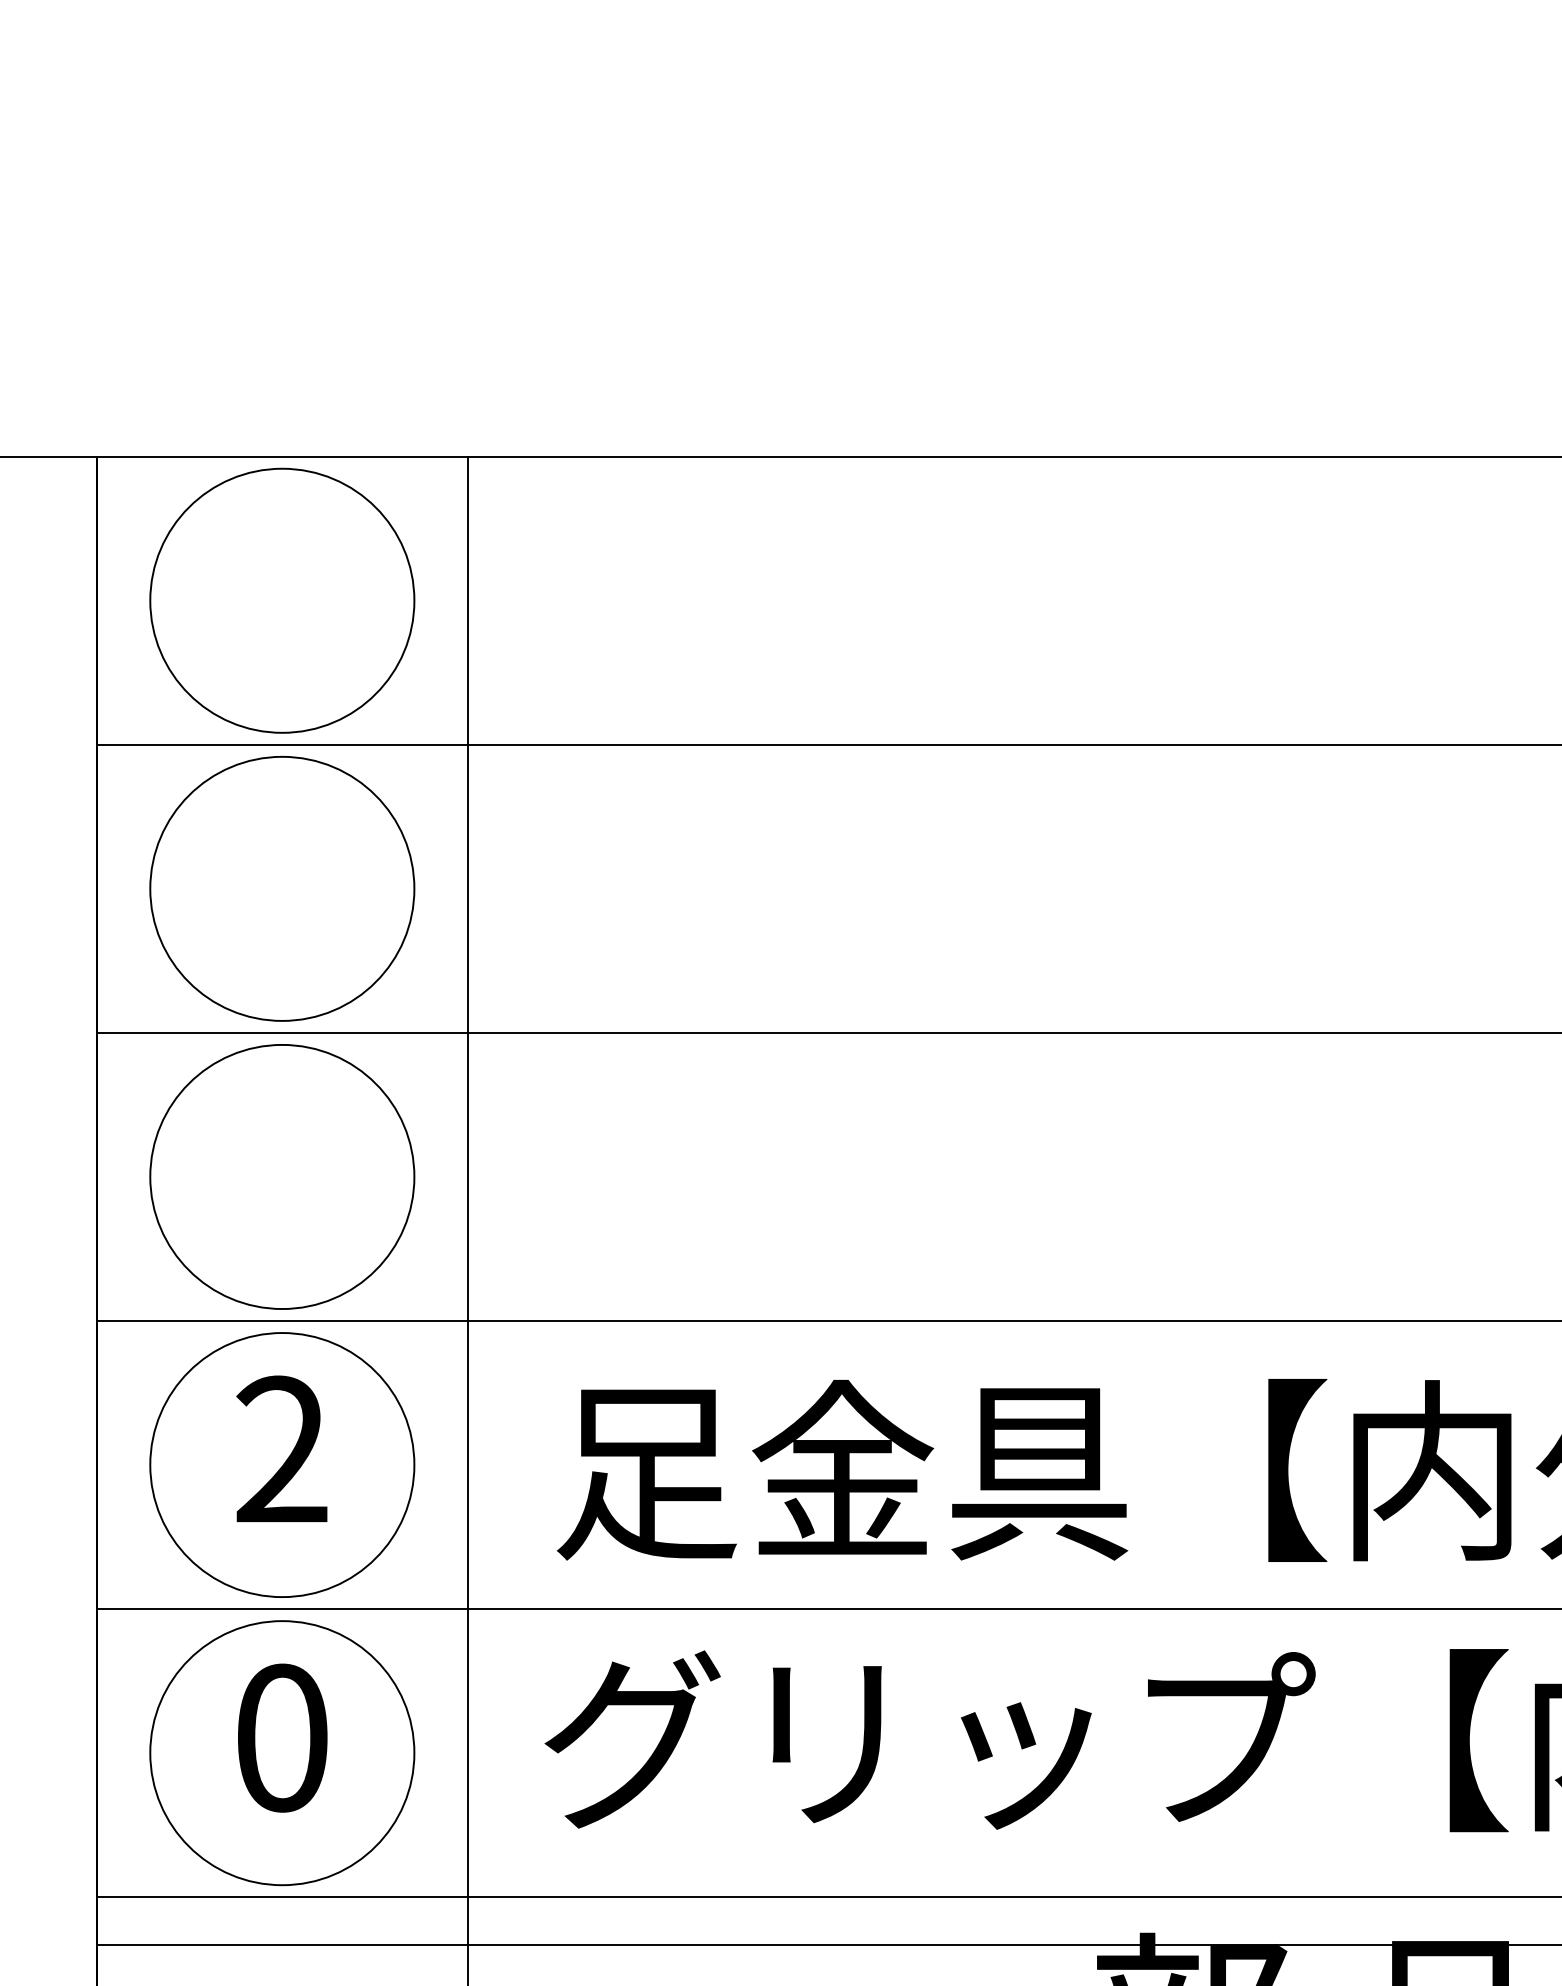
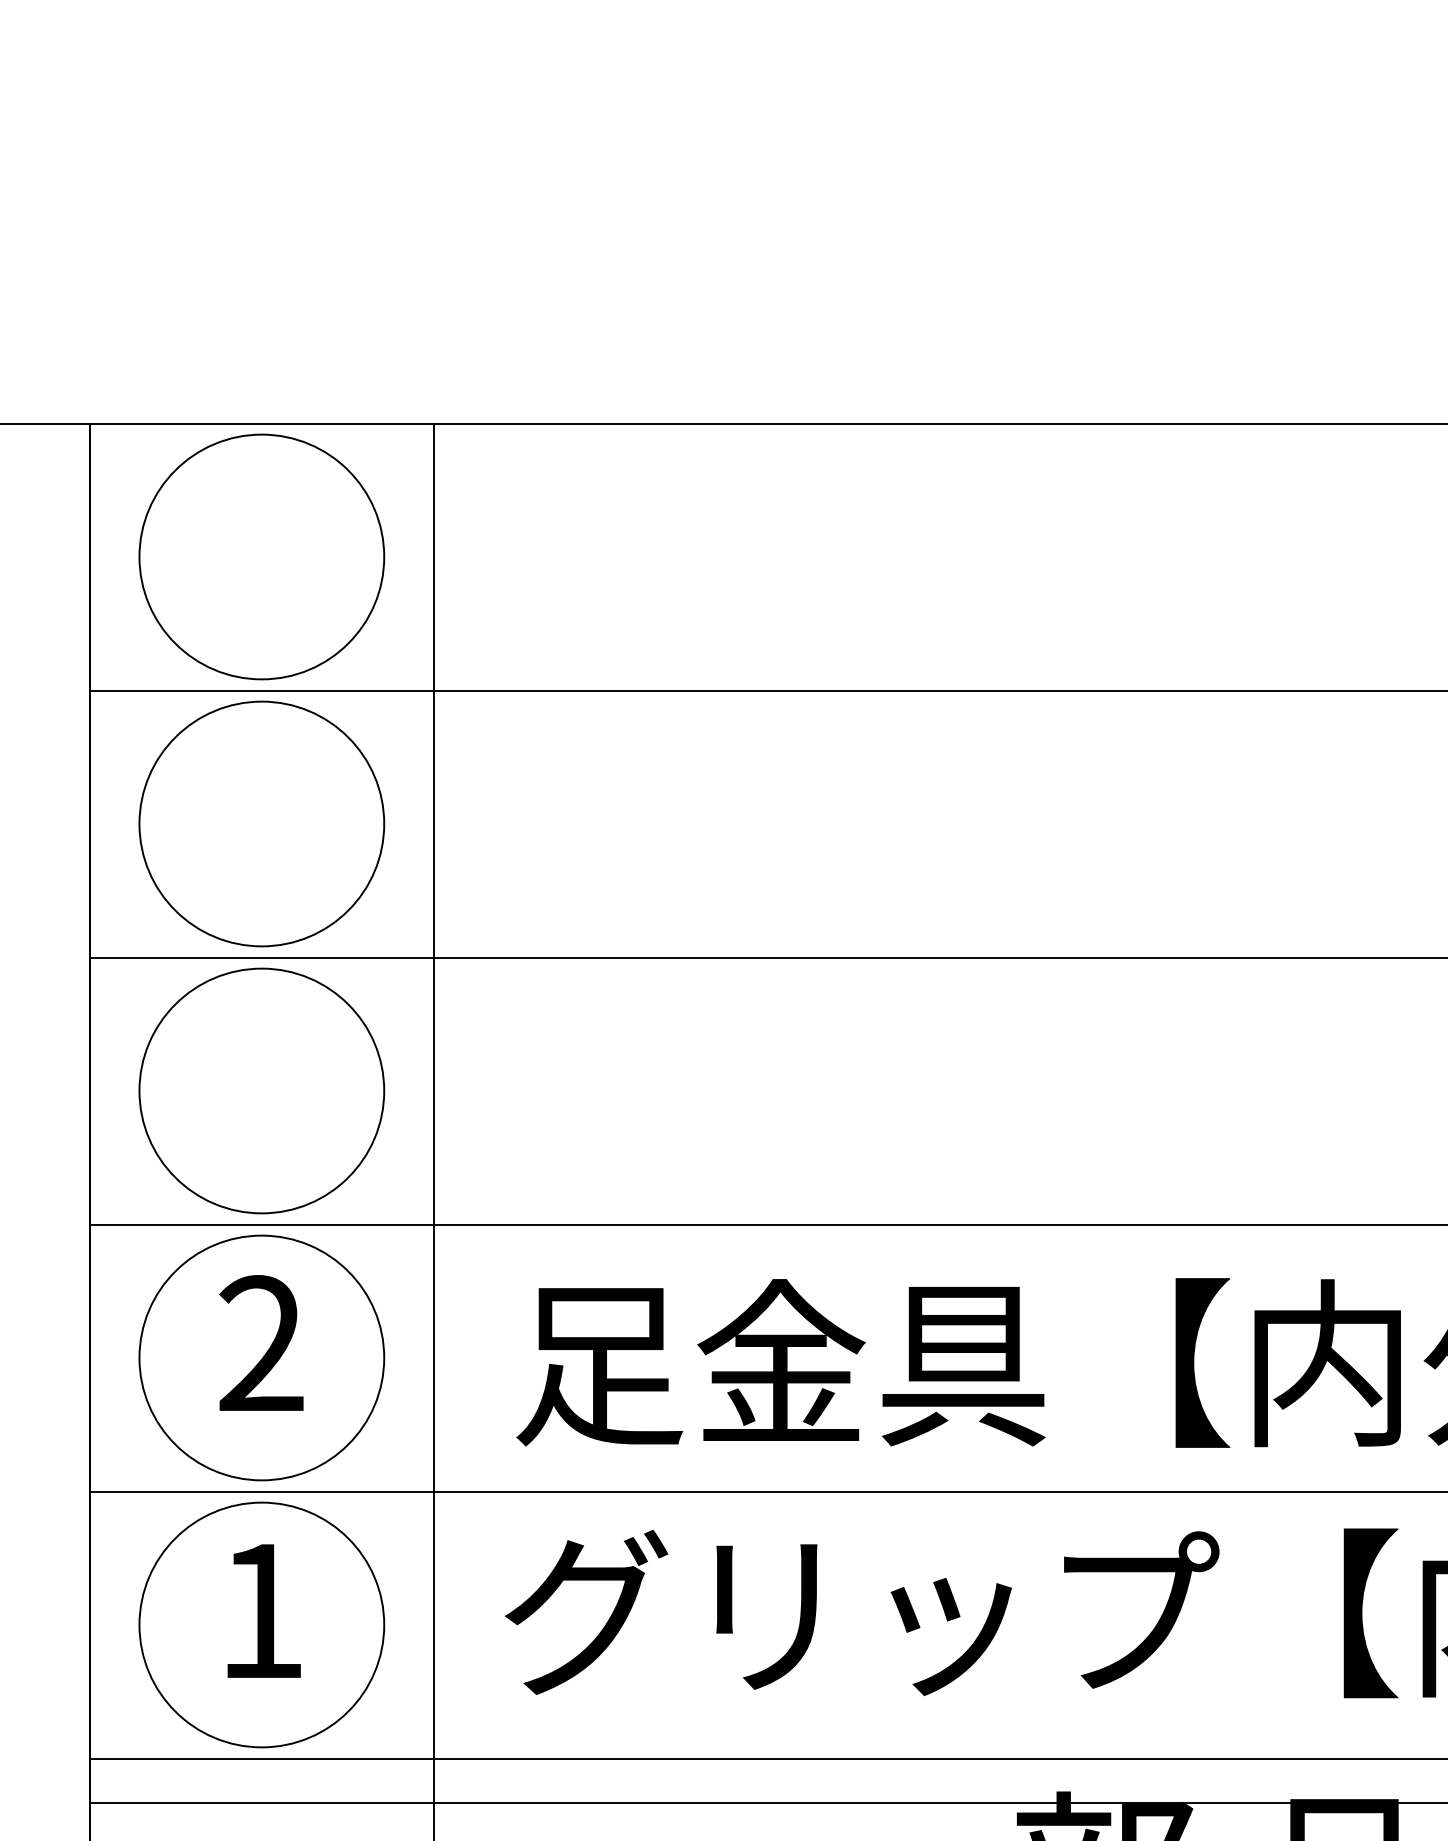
text: (281, 1738) -> (261, 1611), 0 -> 1

